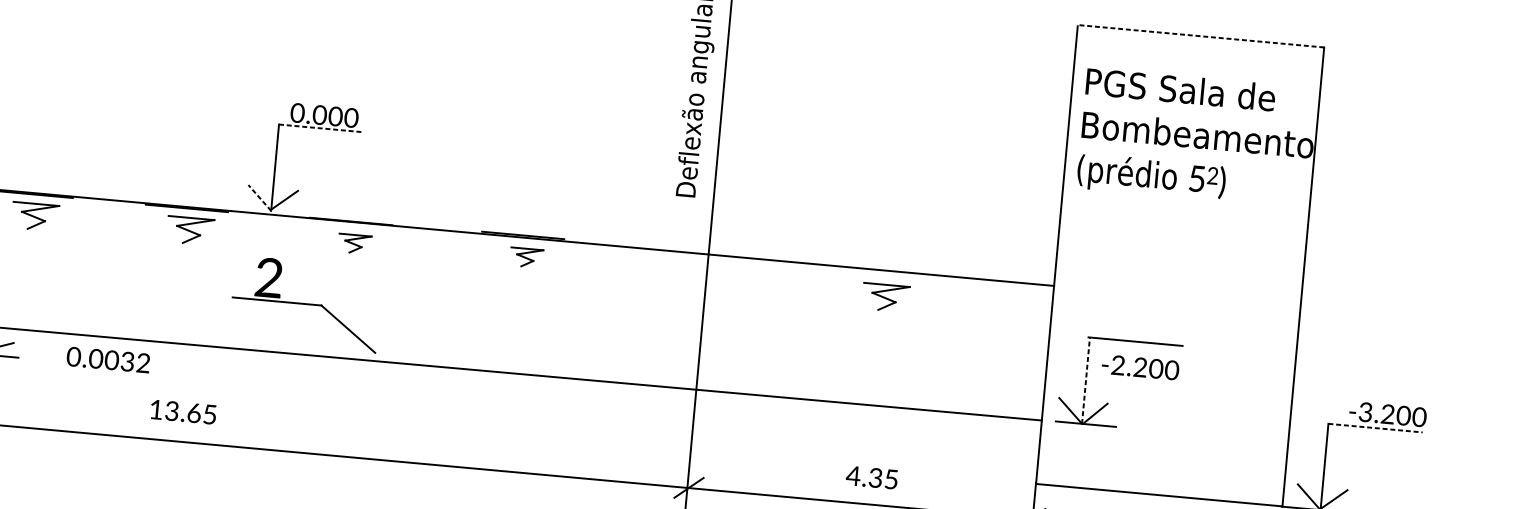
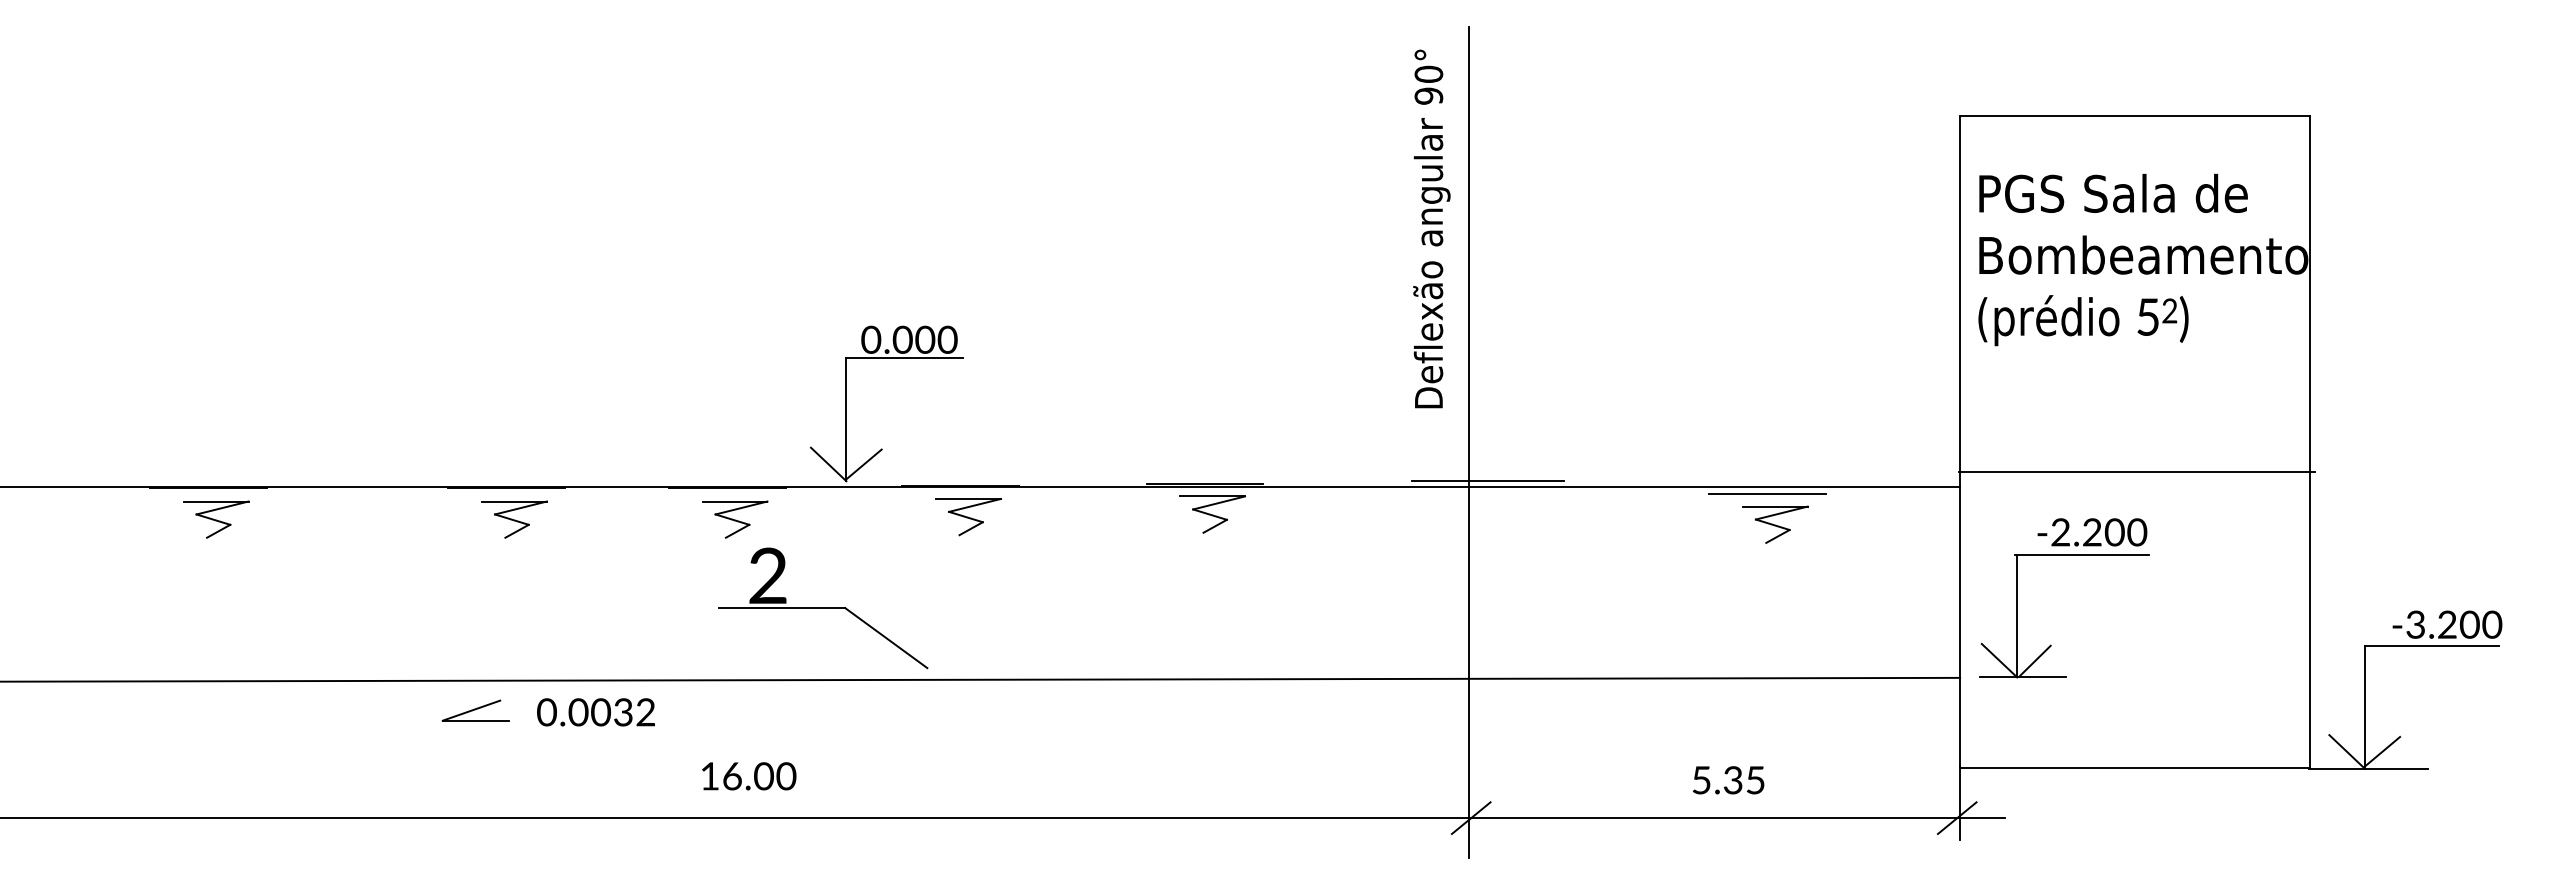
line: (1200, 36) -> (2134, 115), dashed -> solid
line: (319, 128) -> (904, 358), dashed -> solid
line: (259, 198) -> (828, 464), dashed -> solid
part: (354, 244) -> (968, 517), size x1.43
line: (722, 252) -> (1487, 481), added
part: (526, 257) -> (1212, 514), size x1.43
line: (918, 278) -> (1767, 493), added
line: (1179, 286) -> (2136, 471), added
part: (885, 297) -> (1775, 524), moved
part: (306, 304) -> (823, 608), moved
text: (108, 360) -> (595, 712), moved
text: (1140, 367) -> (2092, 532), moved
line: (1086, 380) -> (2017, 615), dashed -> solid
text: (191, 413) -> (759, 776), 13.65 -> 16.00
line: (1376, 427) -> (2432, 645), dashed -> solid
text: (853, 476) -> (1701, 780), 4.35 -> 5.35

